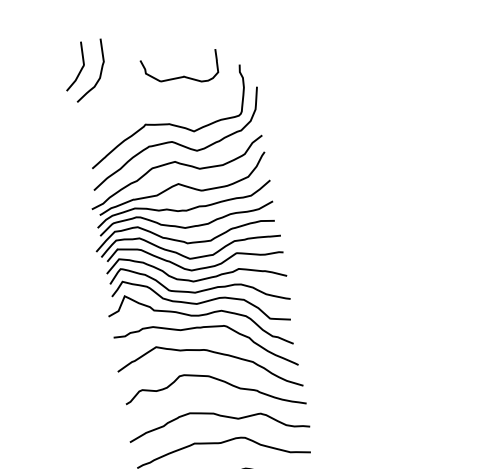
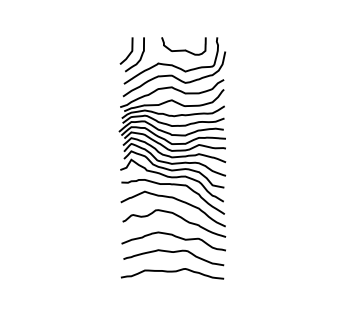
part: (83, 71) -> (131, 54), moved
curve: (180, 75) -> (183, 49), moved

